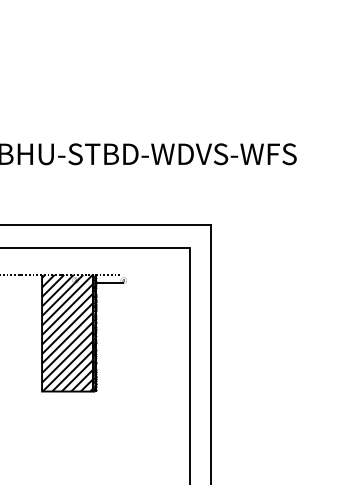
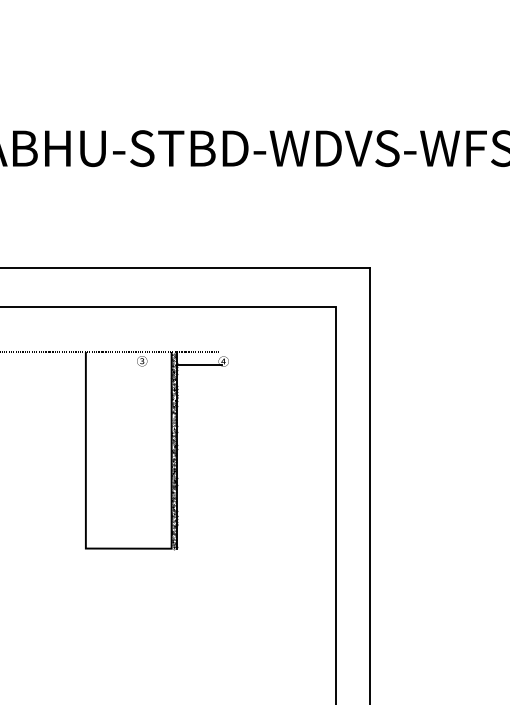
hatch: (67, 332) -> (128, 449), removed

